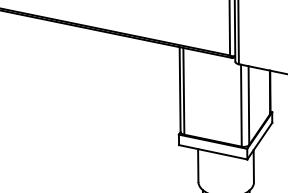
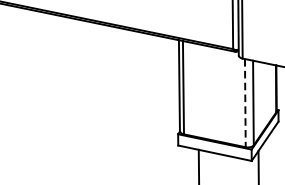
line: (241, 105) -> (245, 102), solid -> dashed

